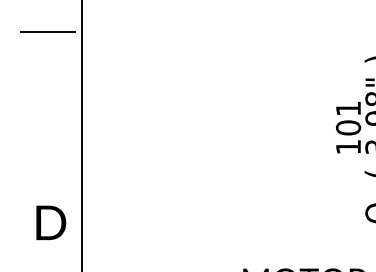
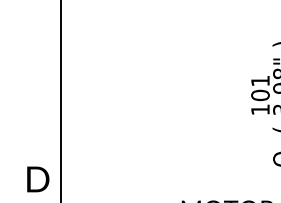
line: (47, 31) -> (35, 23), removed
text: (51, 222) -> (38, 179), moved

